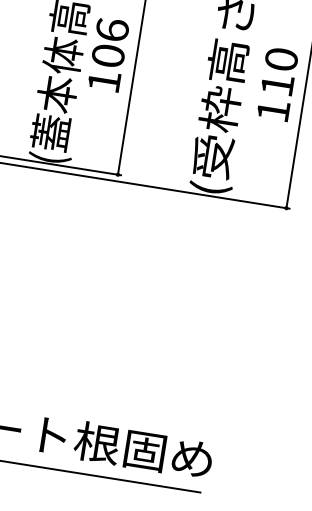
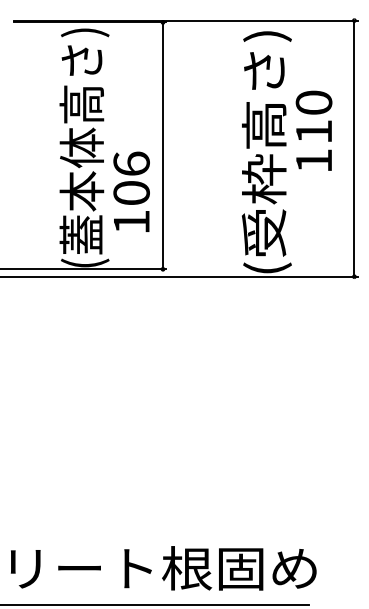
text: (108, 54) -> (131, 191), moved
text: (277, 83) -> (313, 130), moved

